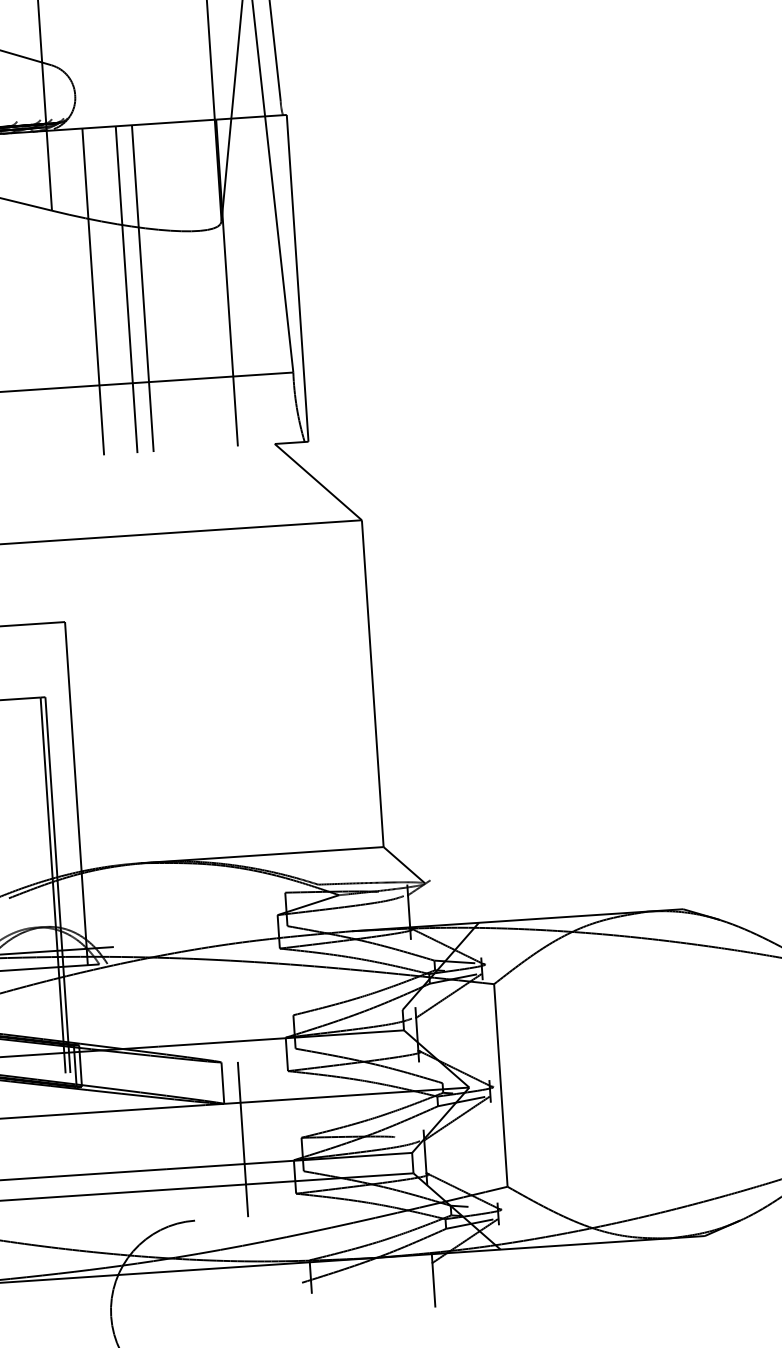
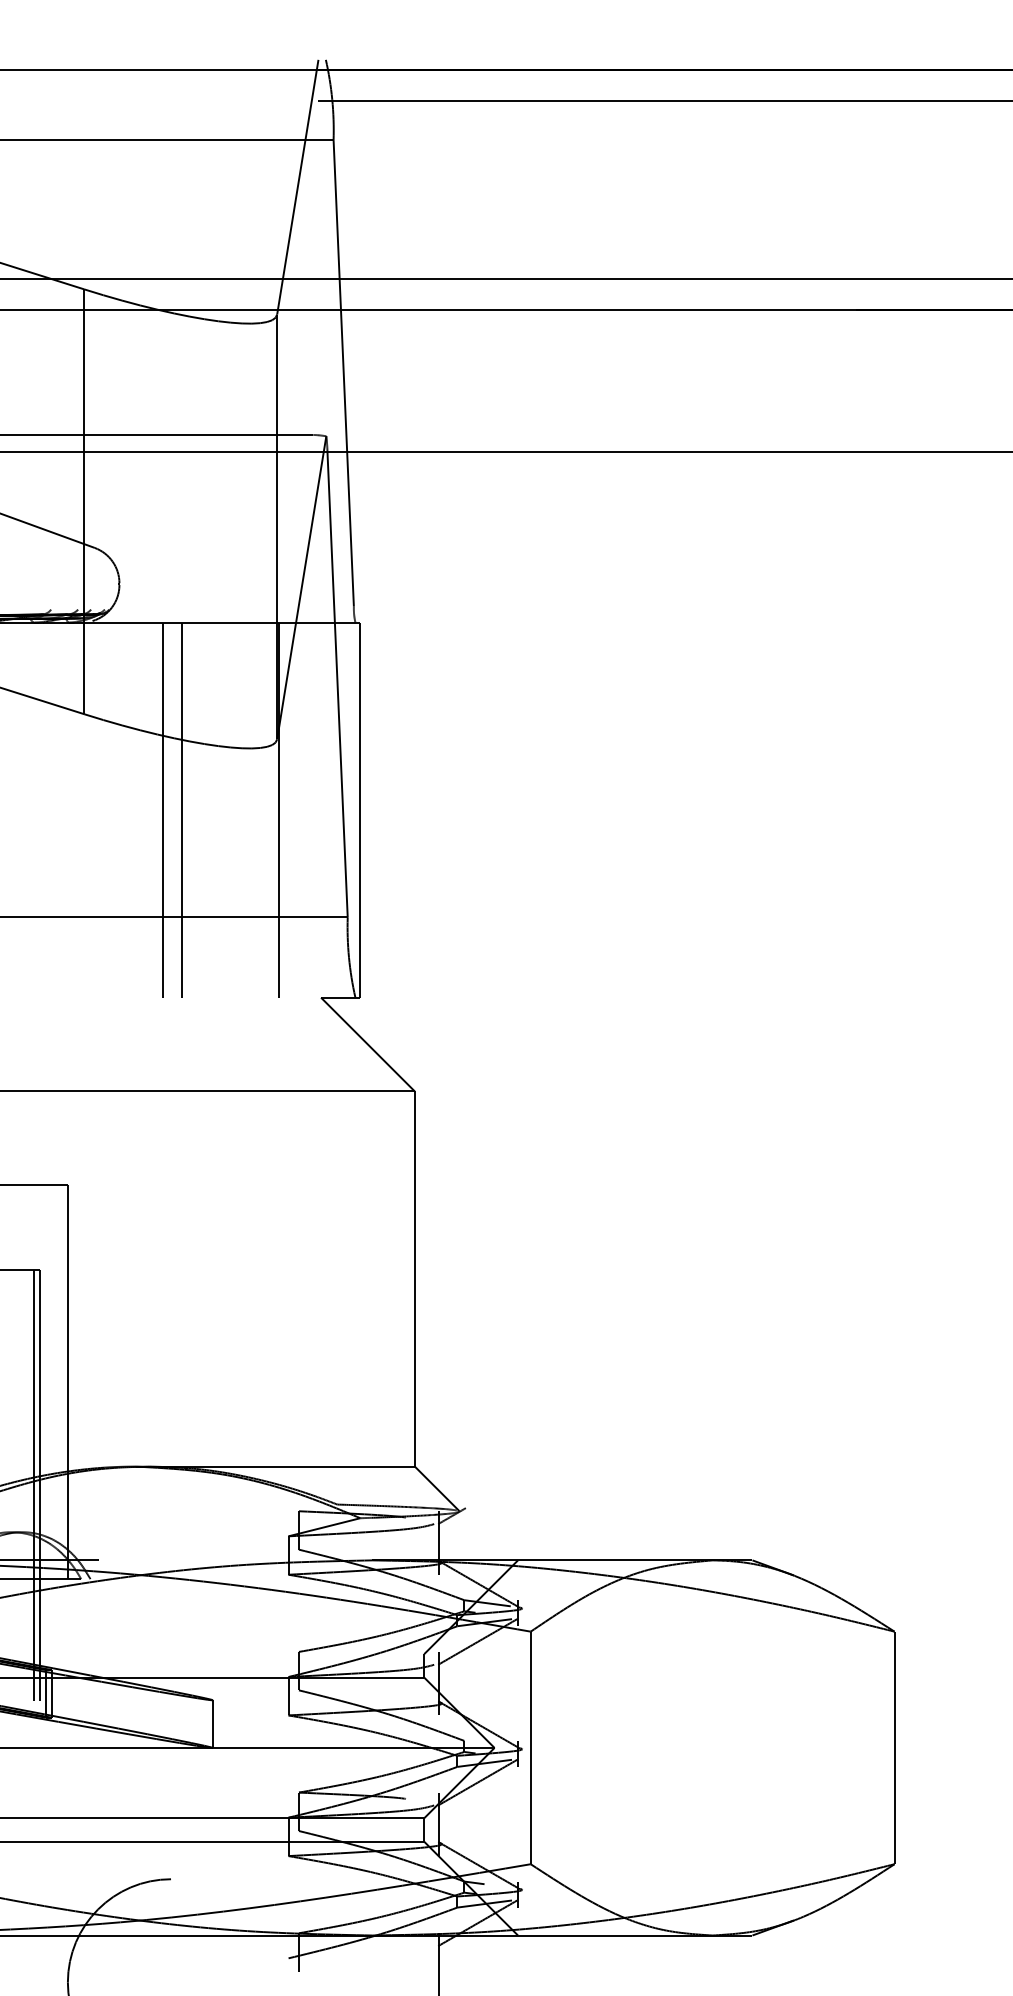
line: (93, 291) -> (125, 809), removed
line: (242, 1139) -> (231, 1790), removed

